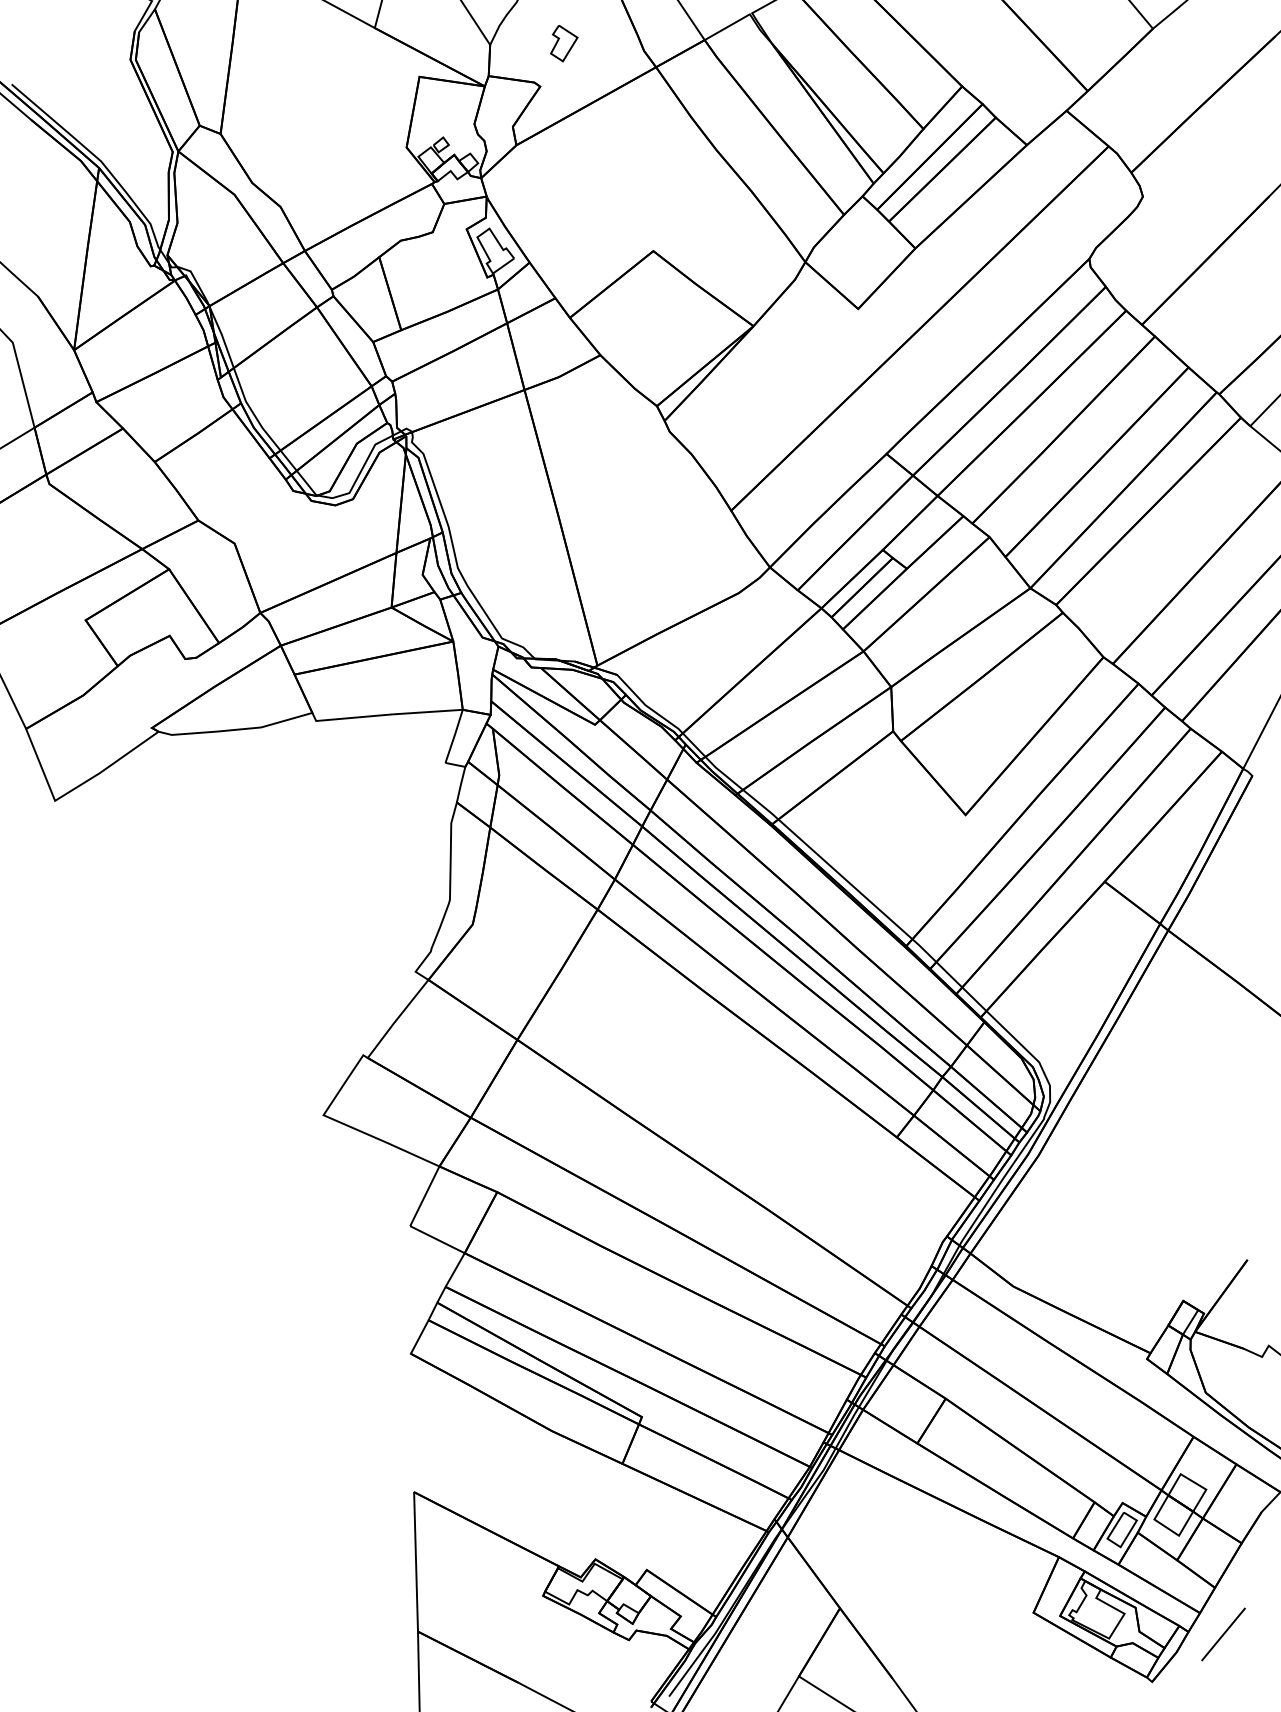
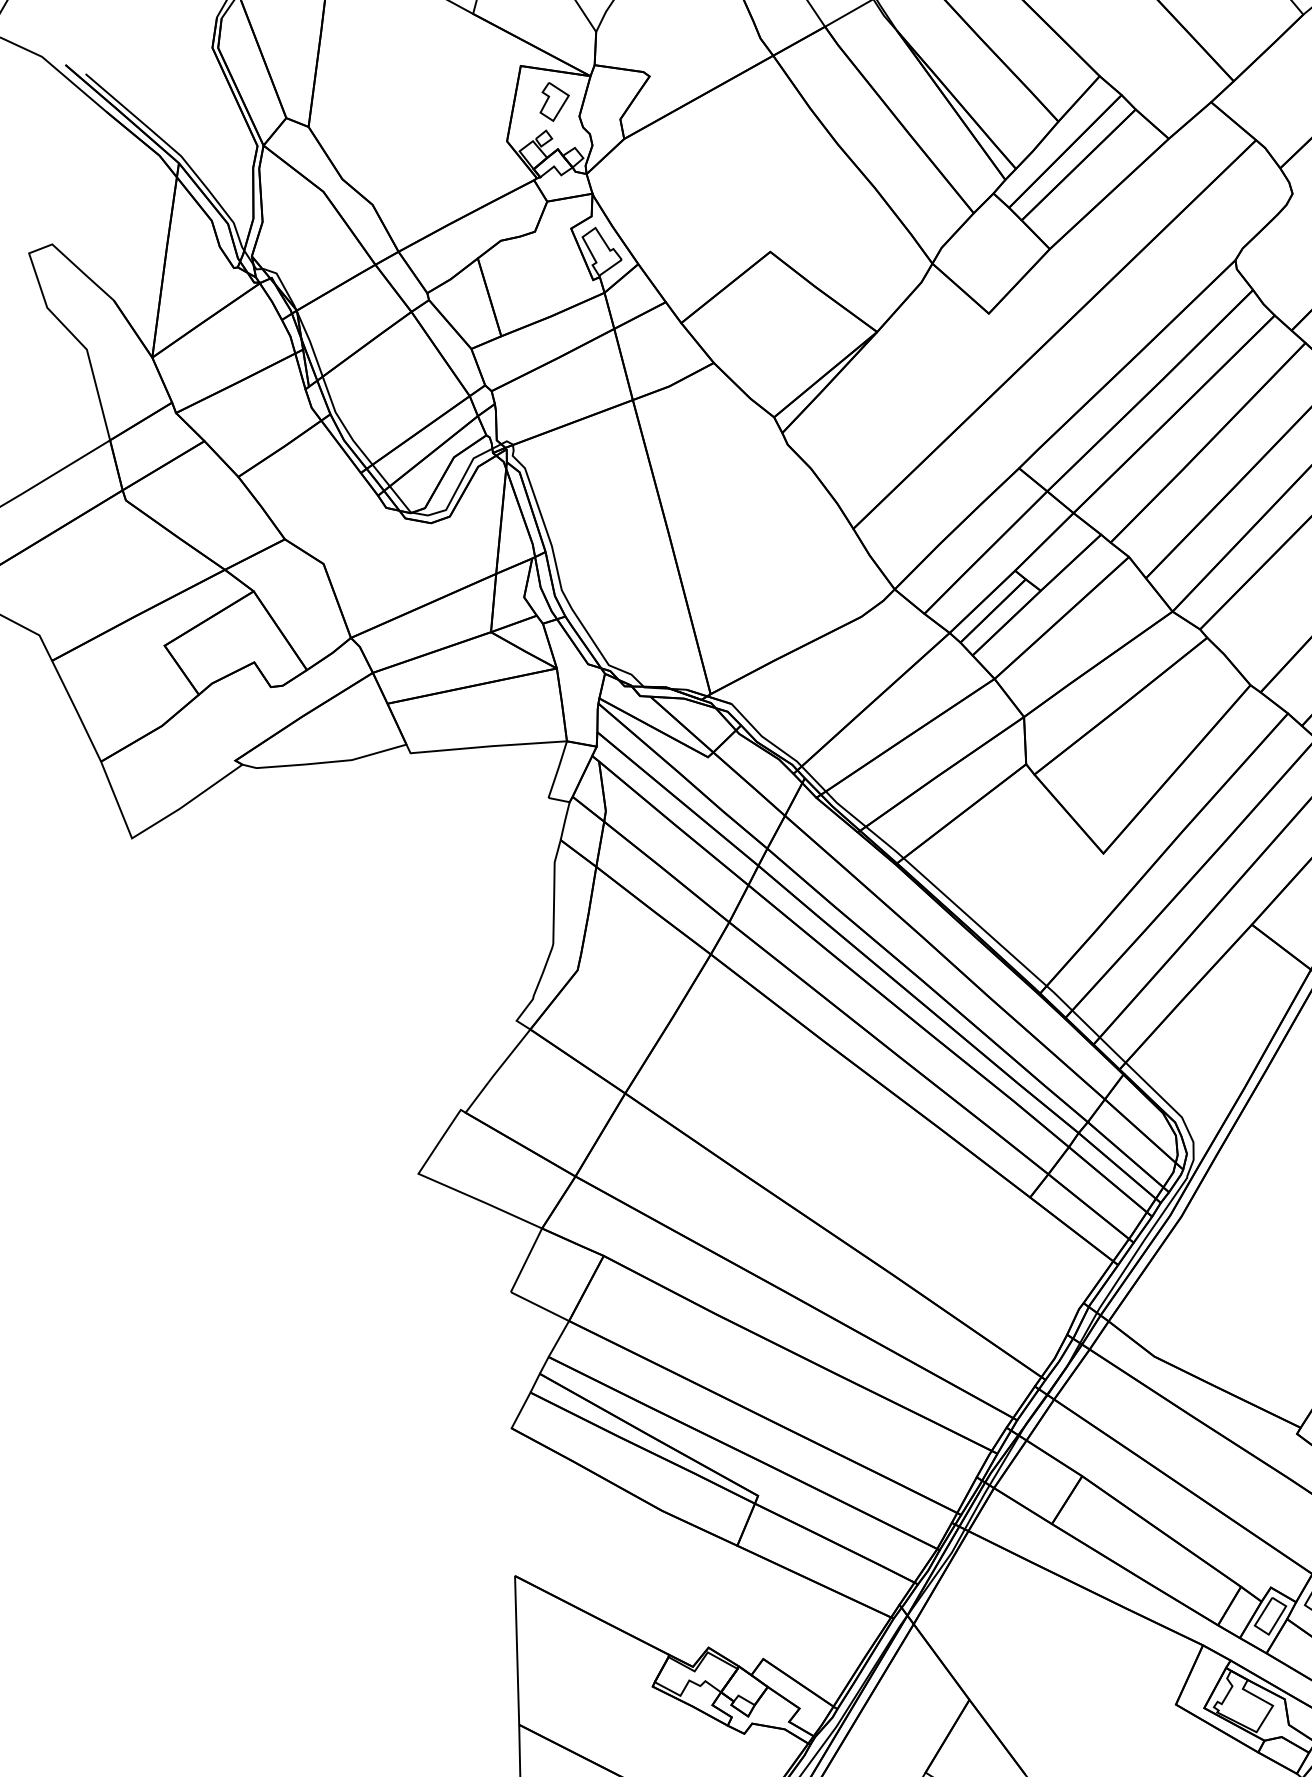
part: (564, 43) -> (554, 101), moved

